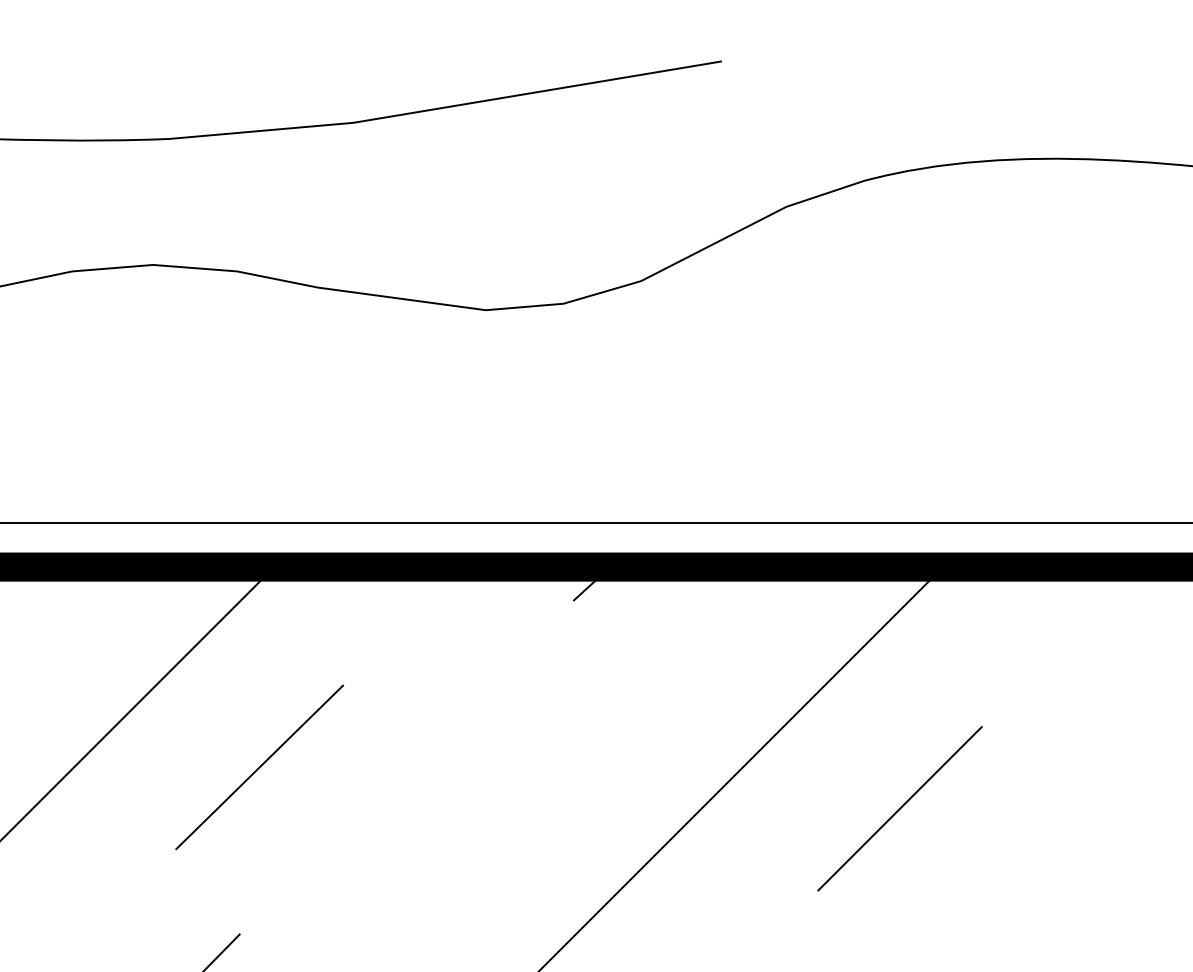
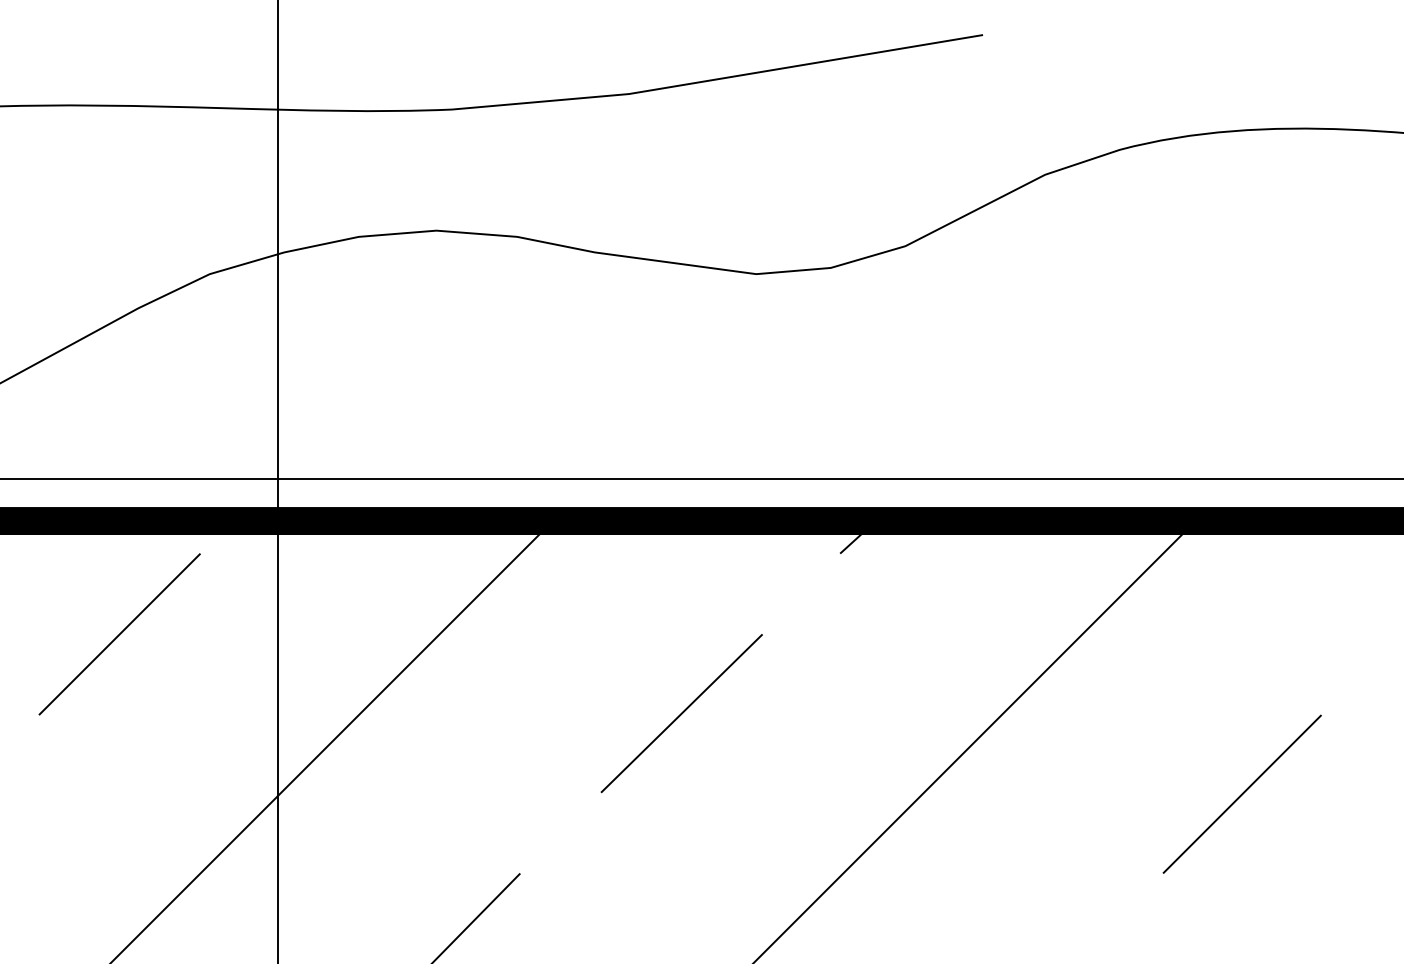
line: (259, 767) -> (681, 713), moved
line: (899, 807) -> (1241, 793), moved

